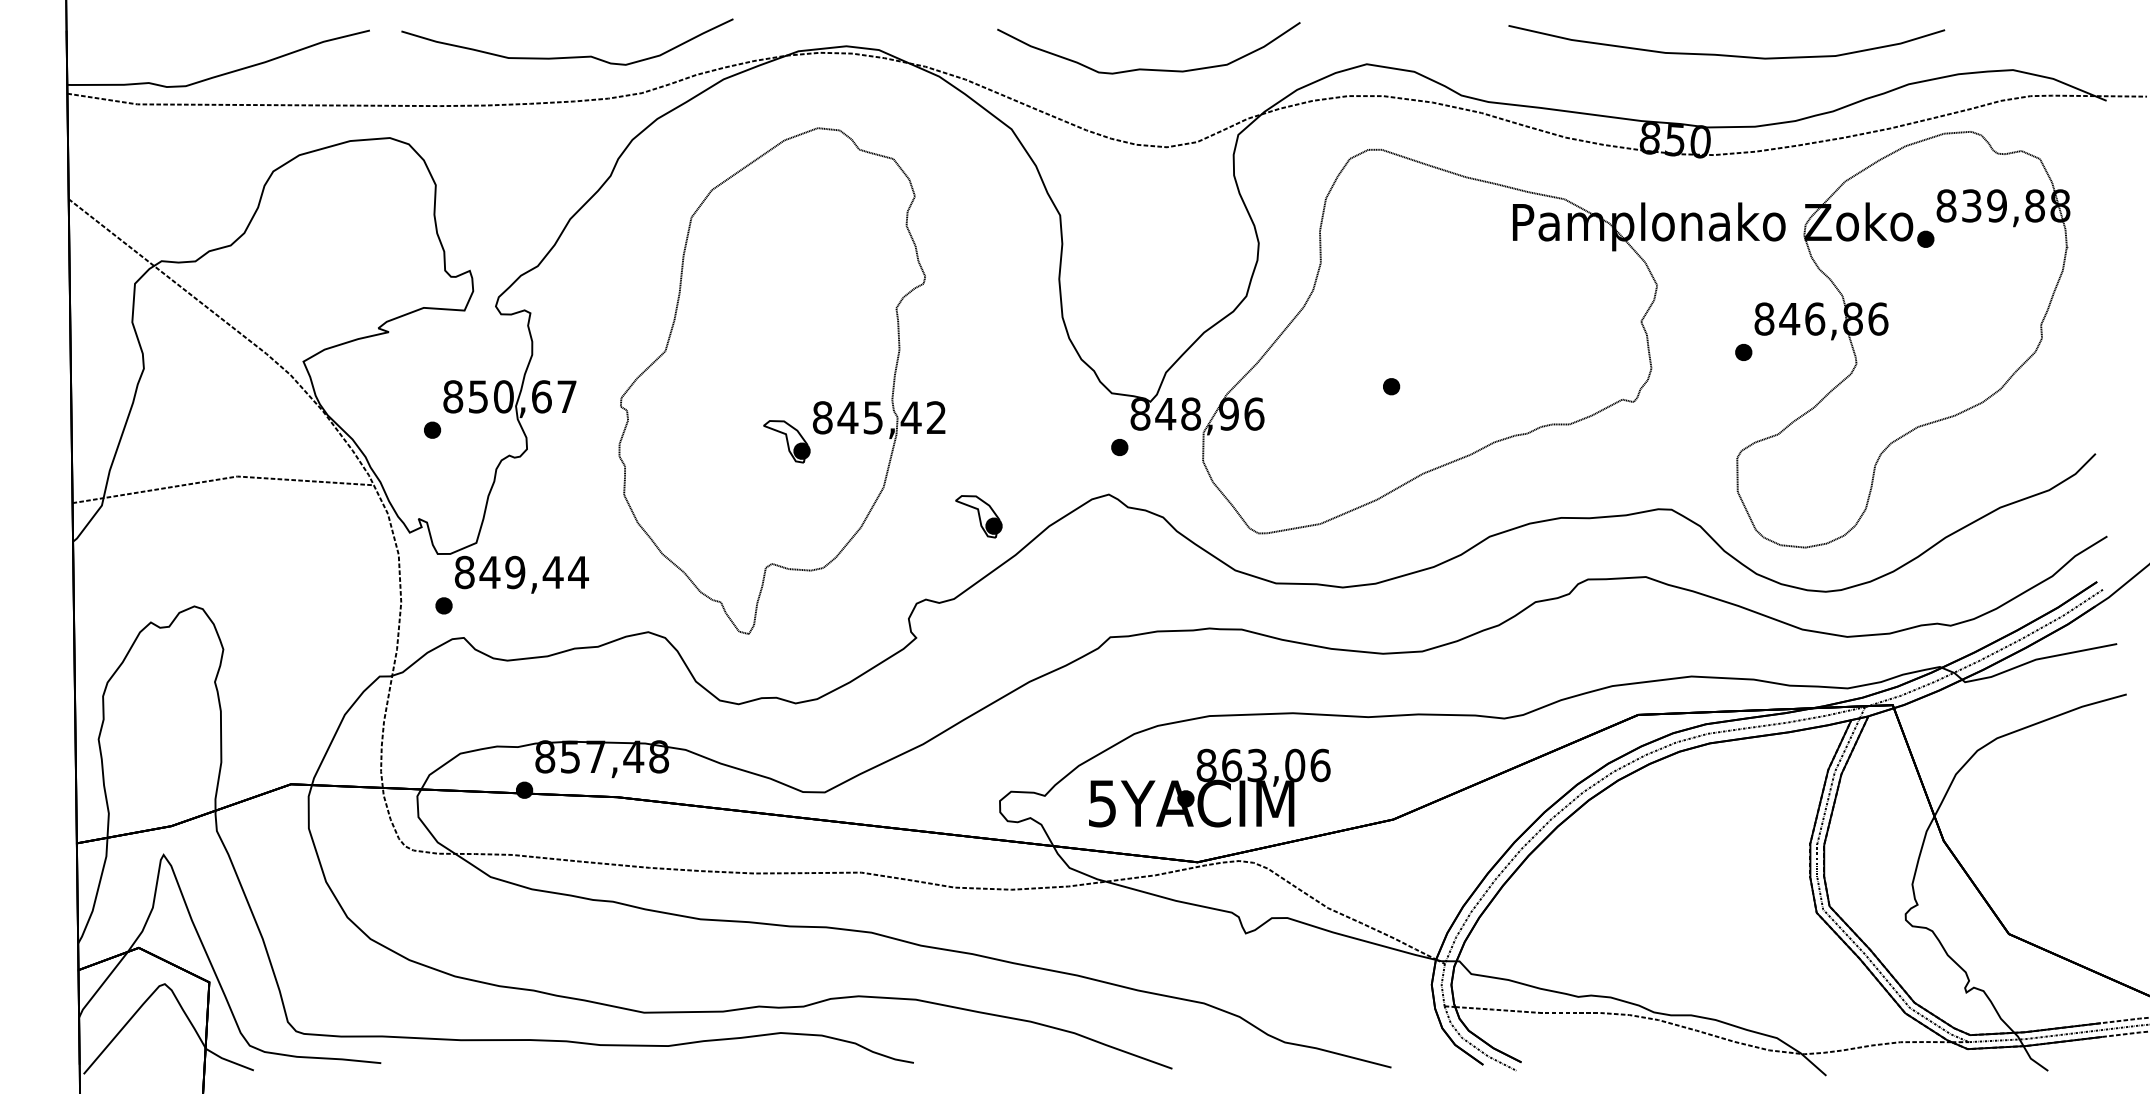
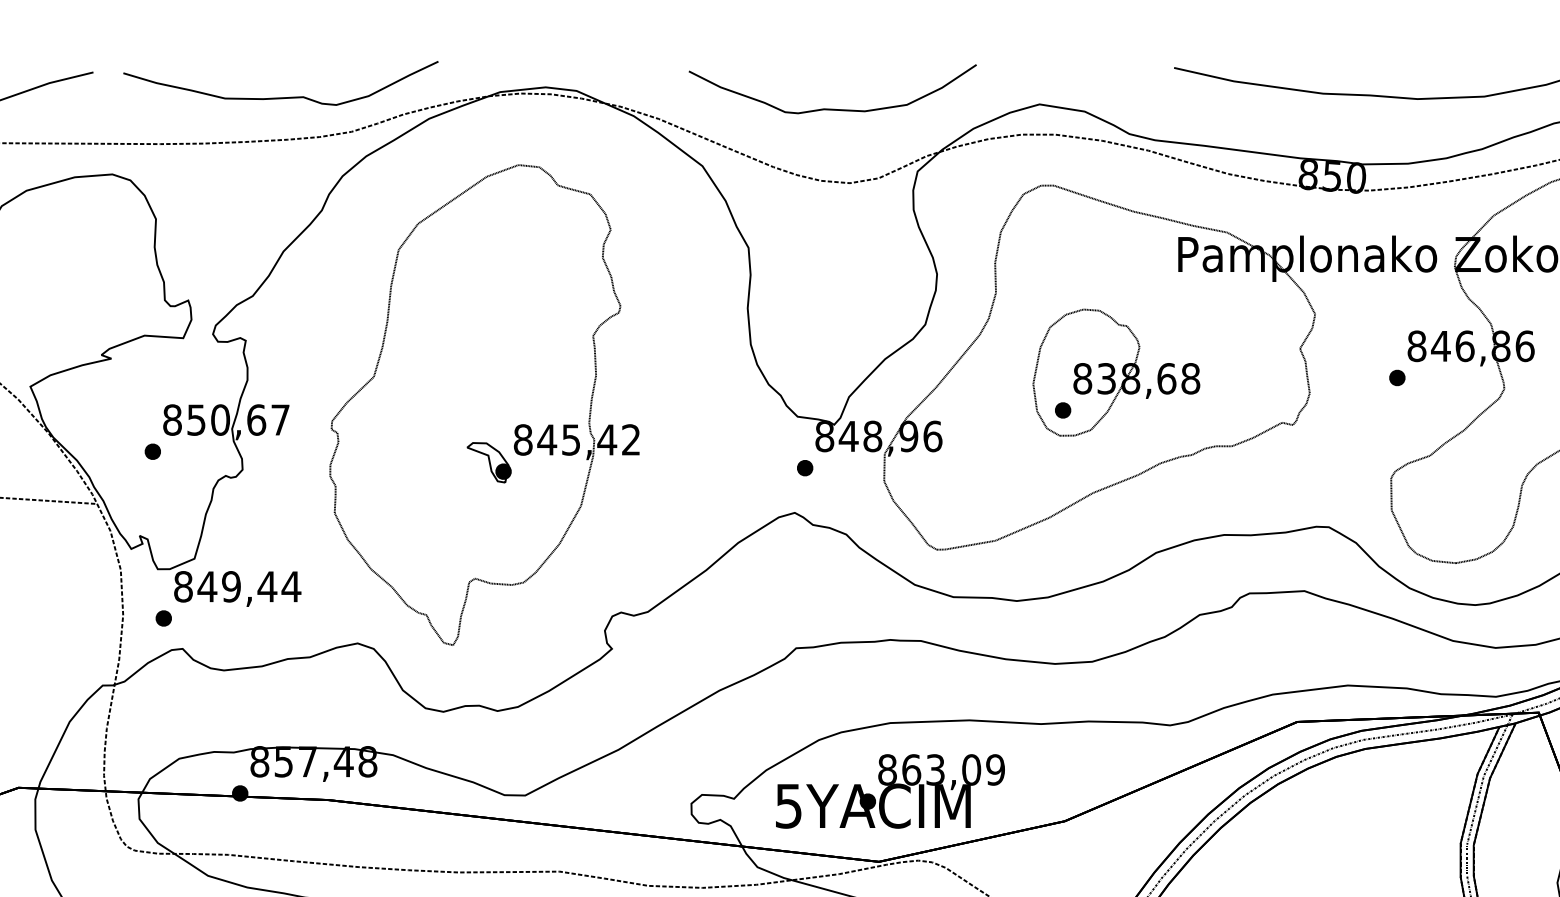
part: (1447, 346) -> (1116, 372), added
part: (978, 516) -> (671, 533), removed
text: (1320, 765) -> (995, 769), 863,06 -> 863,09

